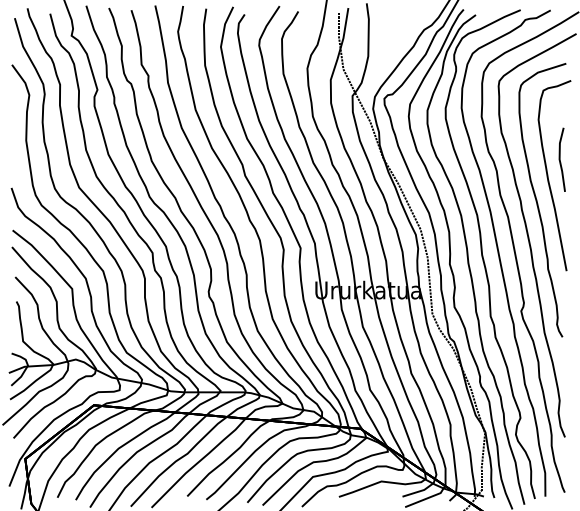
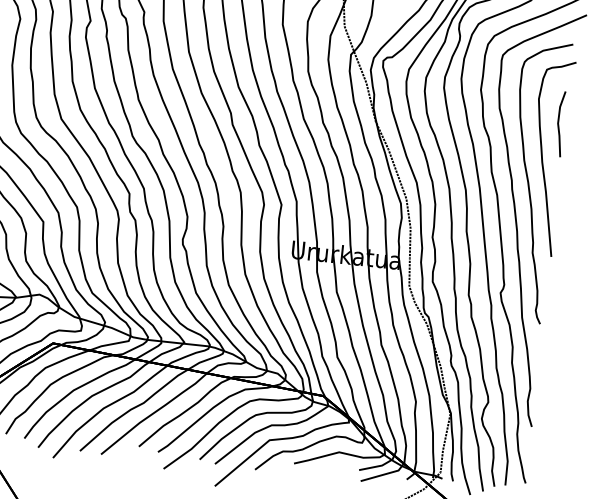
part: (561, 159) -> (560, 123), moved

